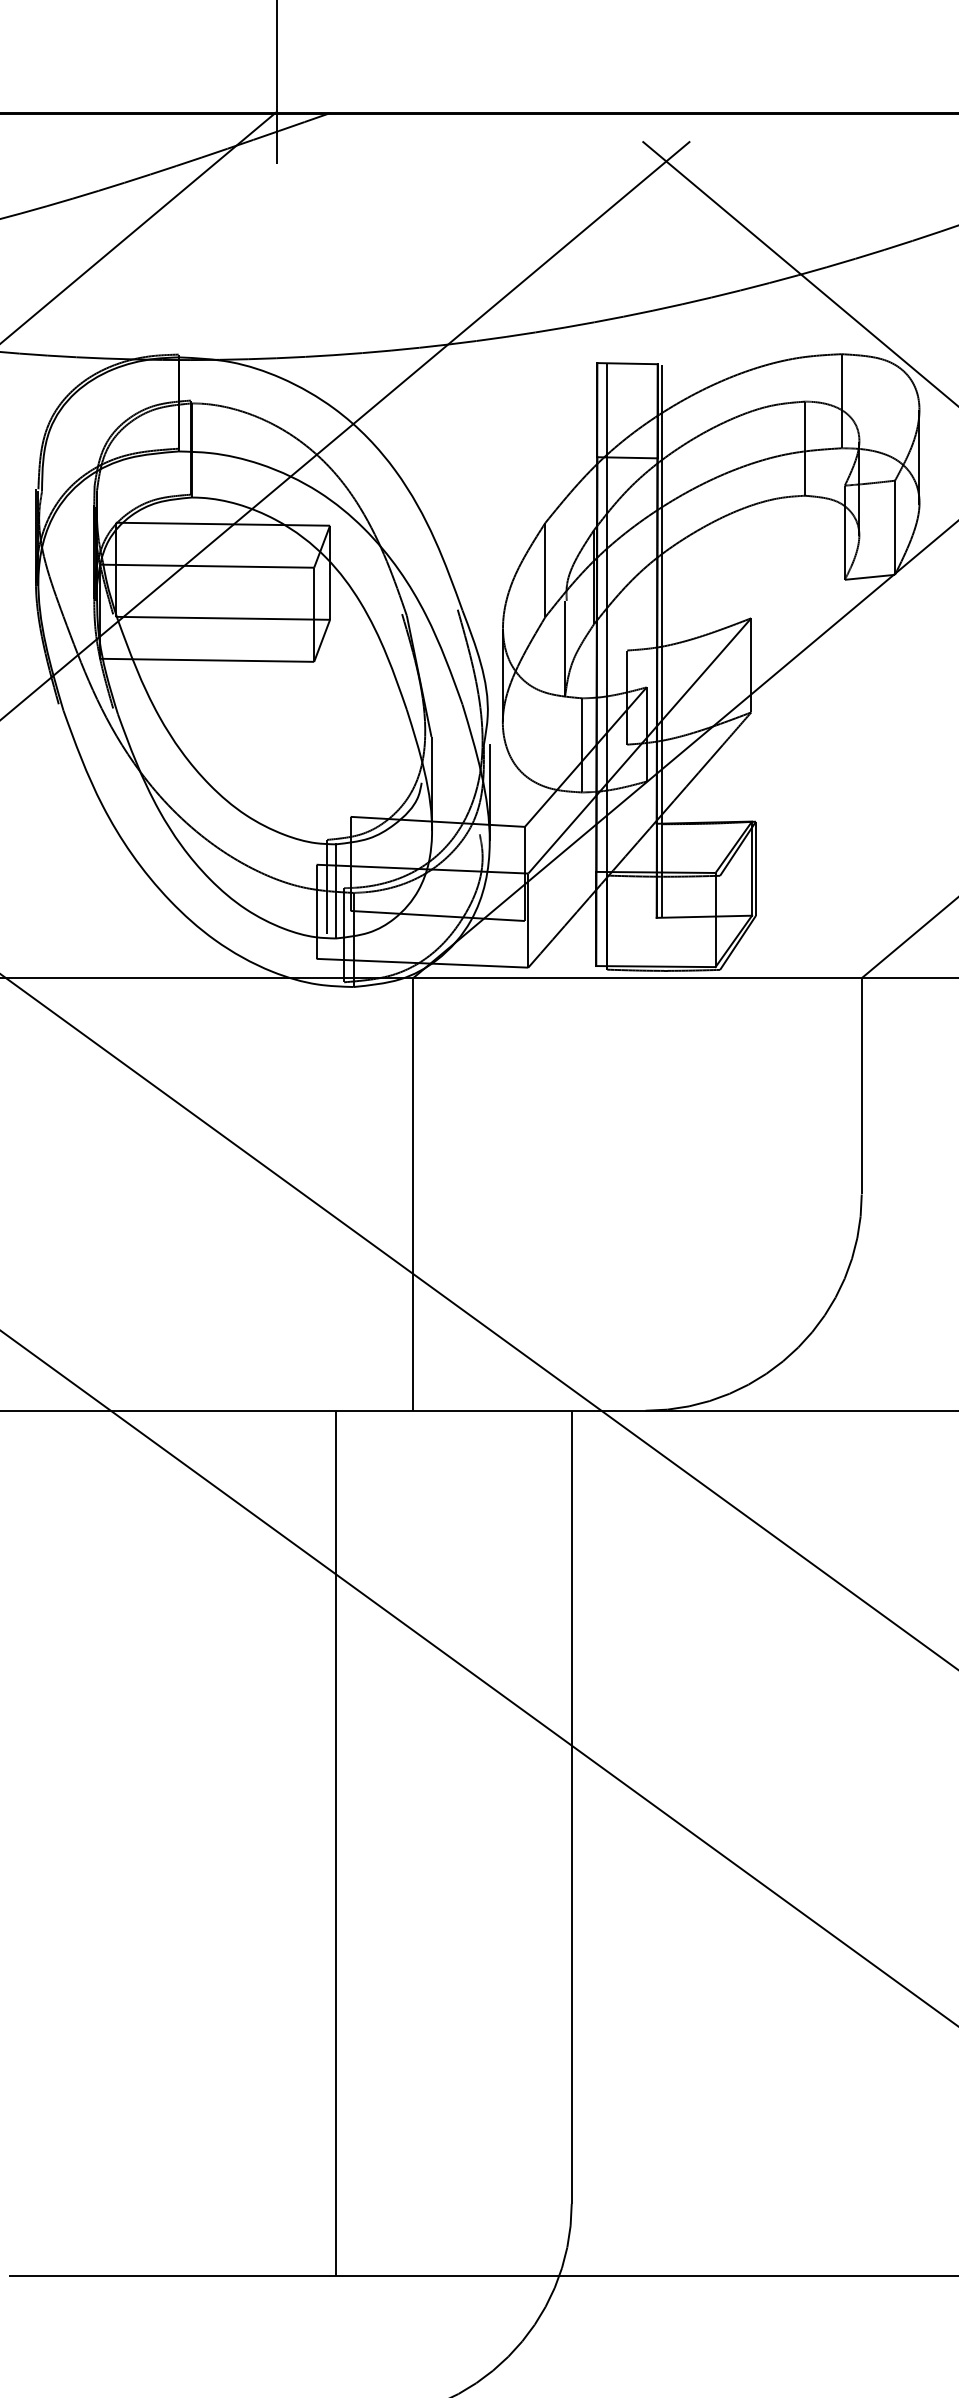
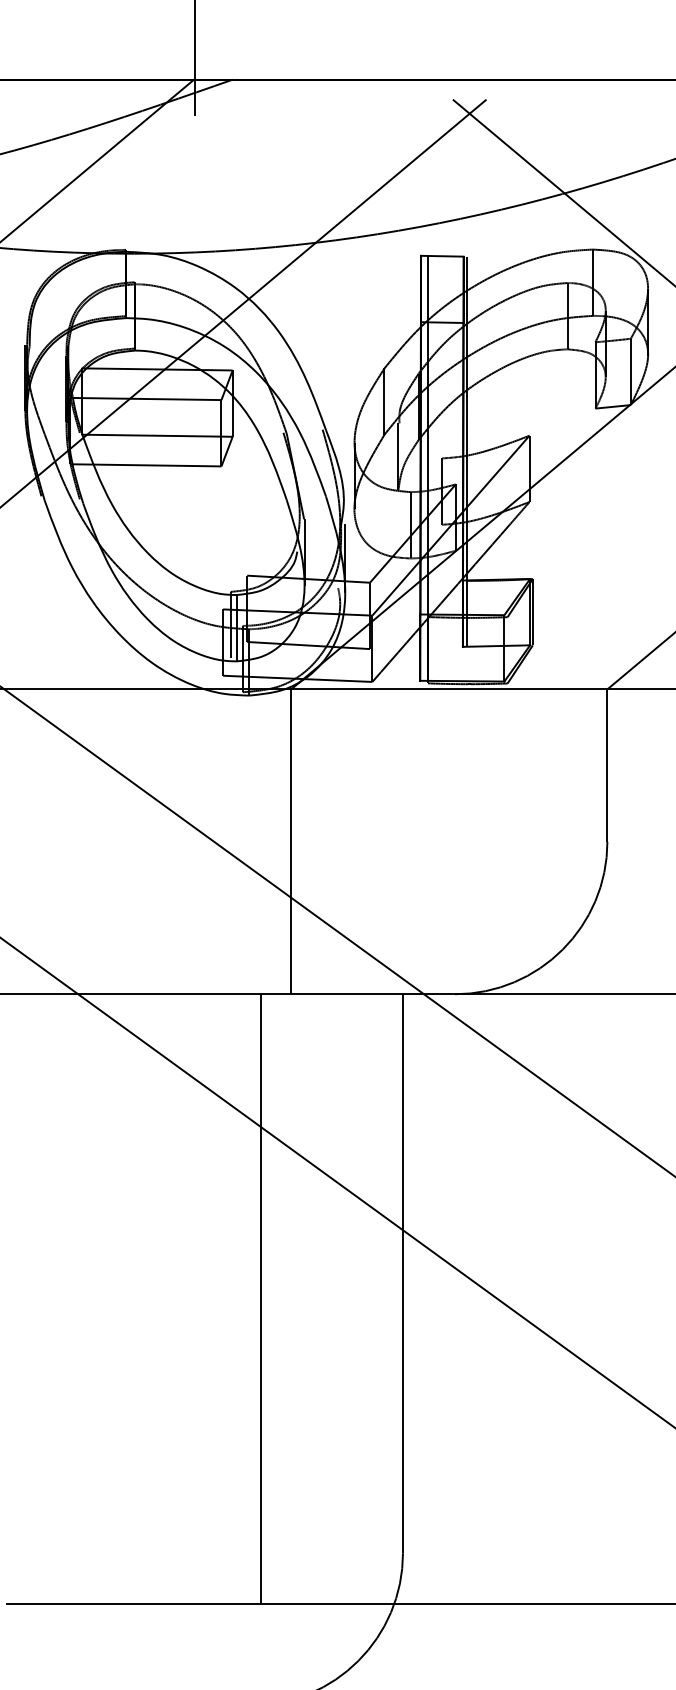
line: (335, 1842) -> (260, 1298), moved

